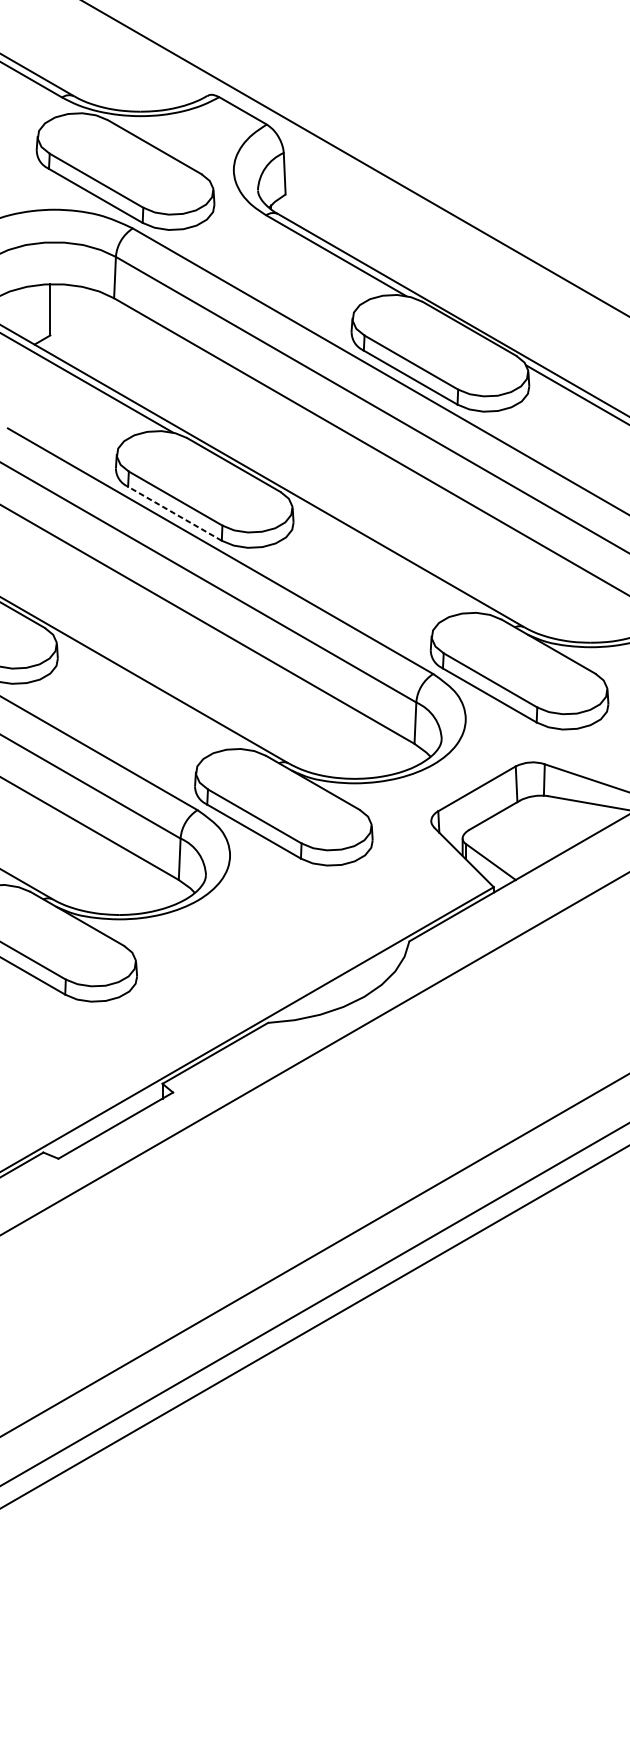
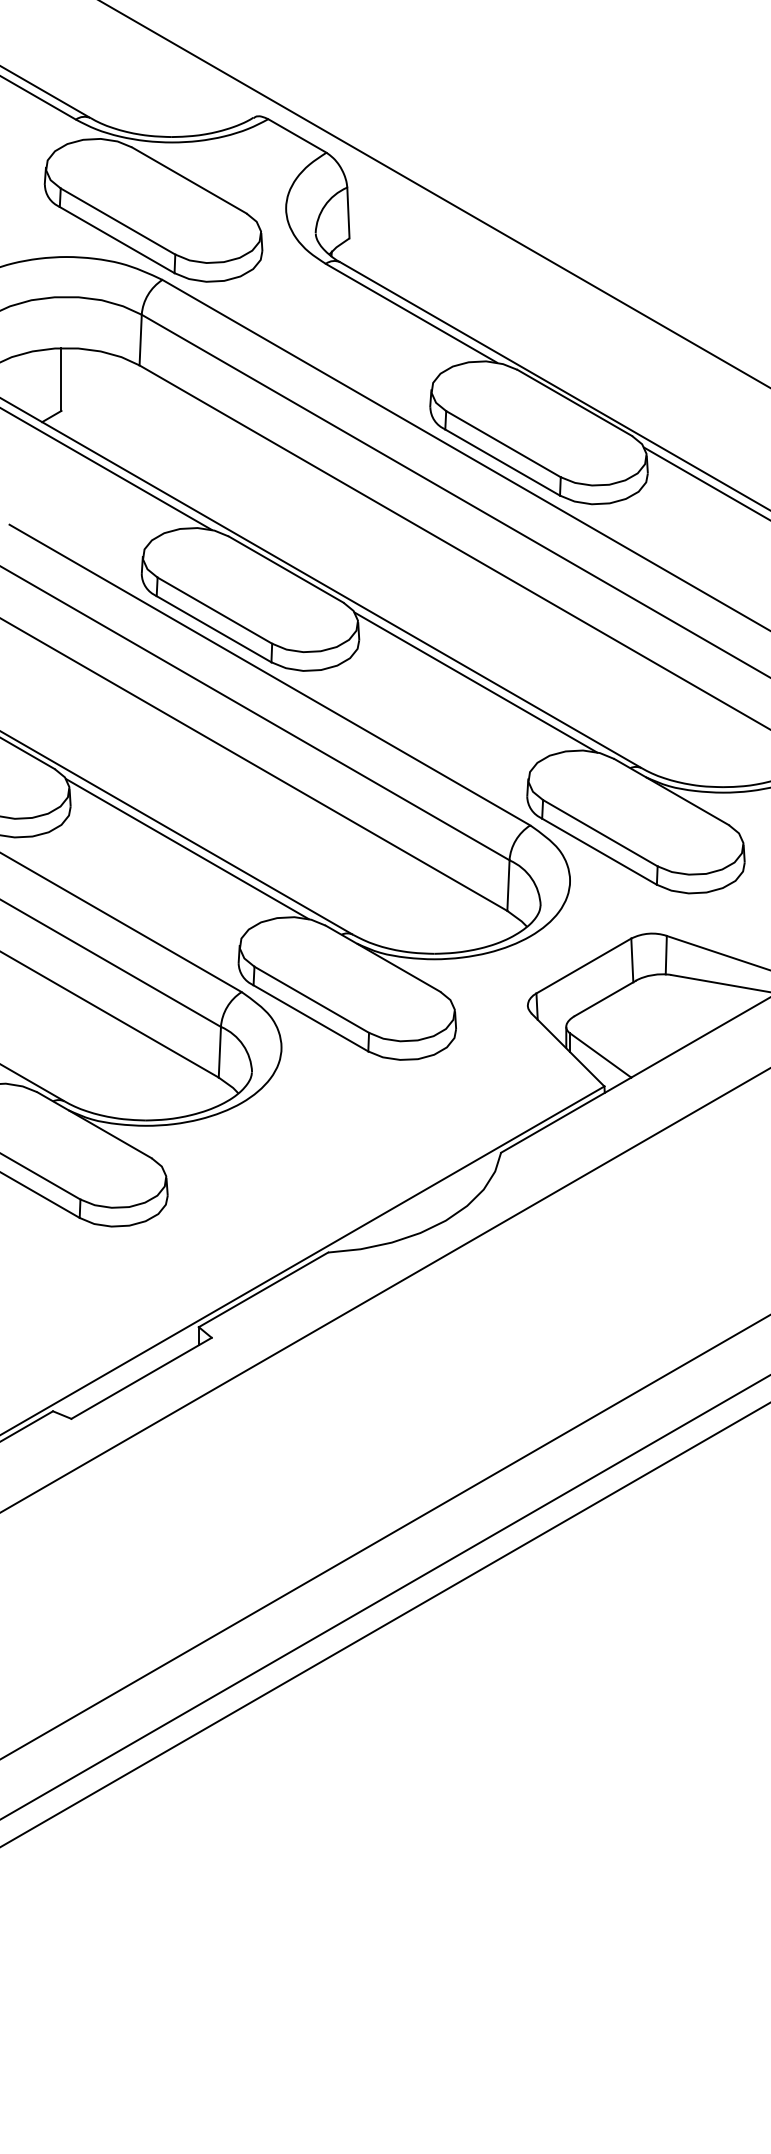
line: (174, 513) -> (213, 629), dashed -> solid
line: (388, 557) -> (475, 682), added
line: (153, 693) -> (187, 849), added

